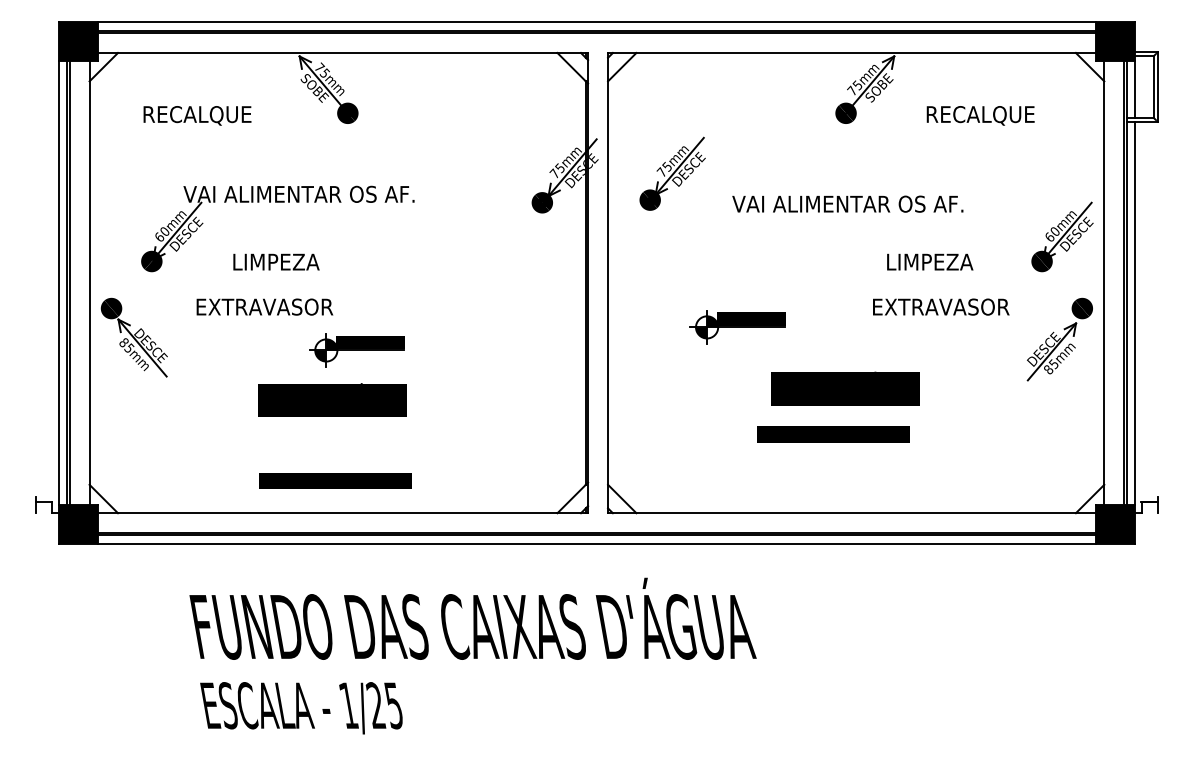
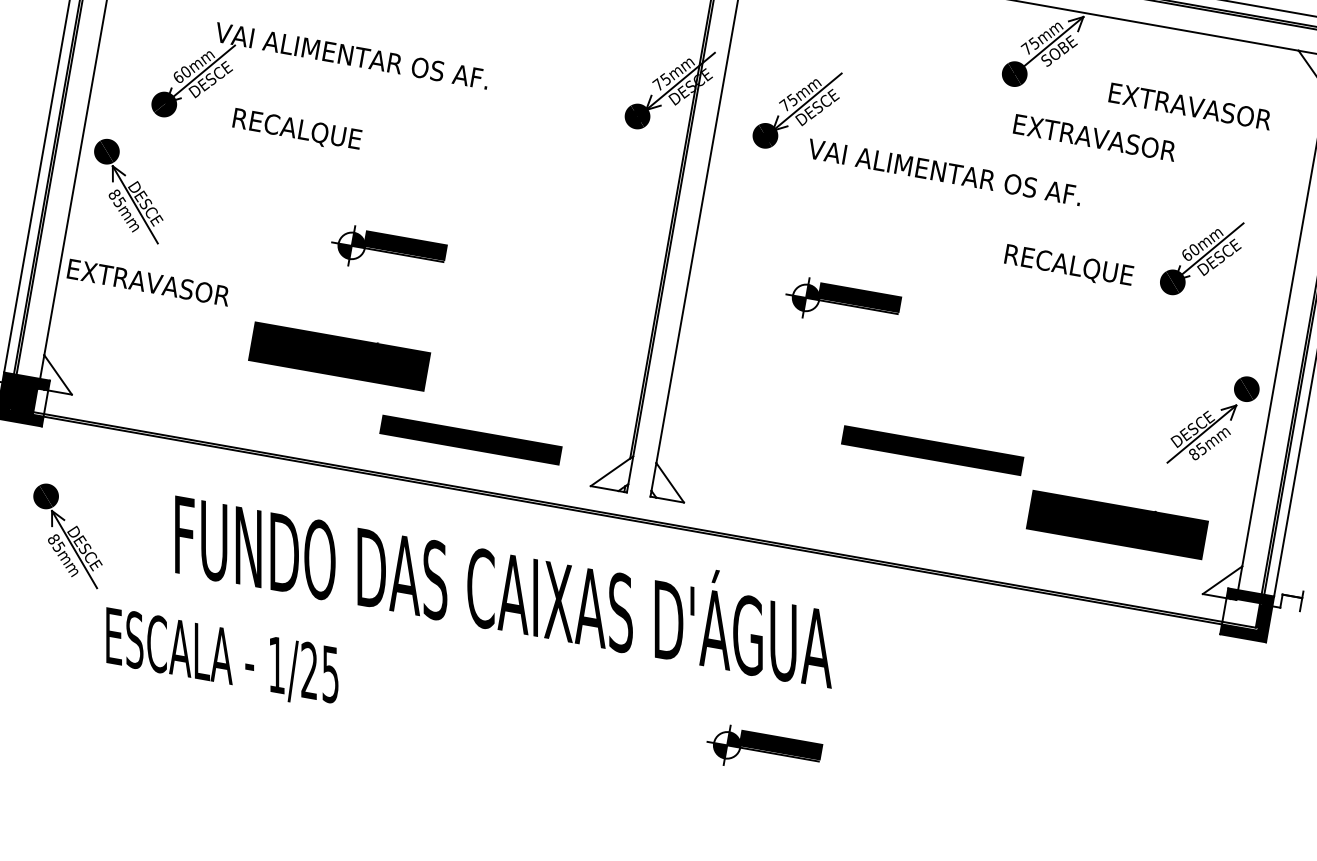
text: (995, 115) -> (1190, 107), RECALQUE -> EXTRAVASOR
text: (847, 203) -> (944, 171), moved
part: (1062, 236) -> (1202, 257), moved
text: (264, 263) -> (296, 130), LIMPEZA -> RECALQUE
text: (918, 263) -> (1068, 266), LIMPEZA -> RECALQUE
text: (264, 306) -> (148, 281), moved
text: (941, 306) -> (1095, 137), moved
part: (1059, 339) -> (1213, 420), moved
text: (845, 388) -> (1117, 524), moved
text: (332, 399) -> (339, 355), moved
text: (335, 480) -> (471, 439), moved
line: (337, 513) -> (331, 440), removed
line: (855, 513) -> (942, 548), removed
fill: (93, 524) -> (40, 402), removed
fill: (1111, 524) -> (1242, 614), removed
line: (596, 543) -> (630, 530), removed
text: (472, 618) -> (504, 582), moved
part: (133, 629) -> (66, 535), added
part: (737, 706) -> (763, 751), added
text: (301, 708) -> (220, 658), moved

